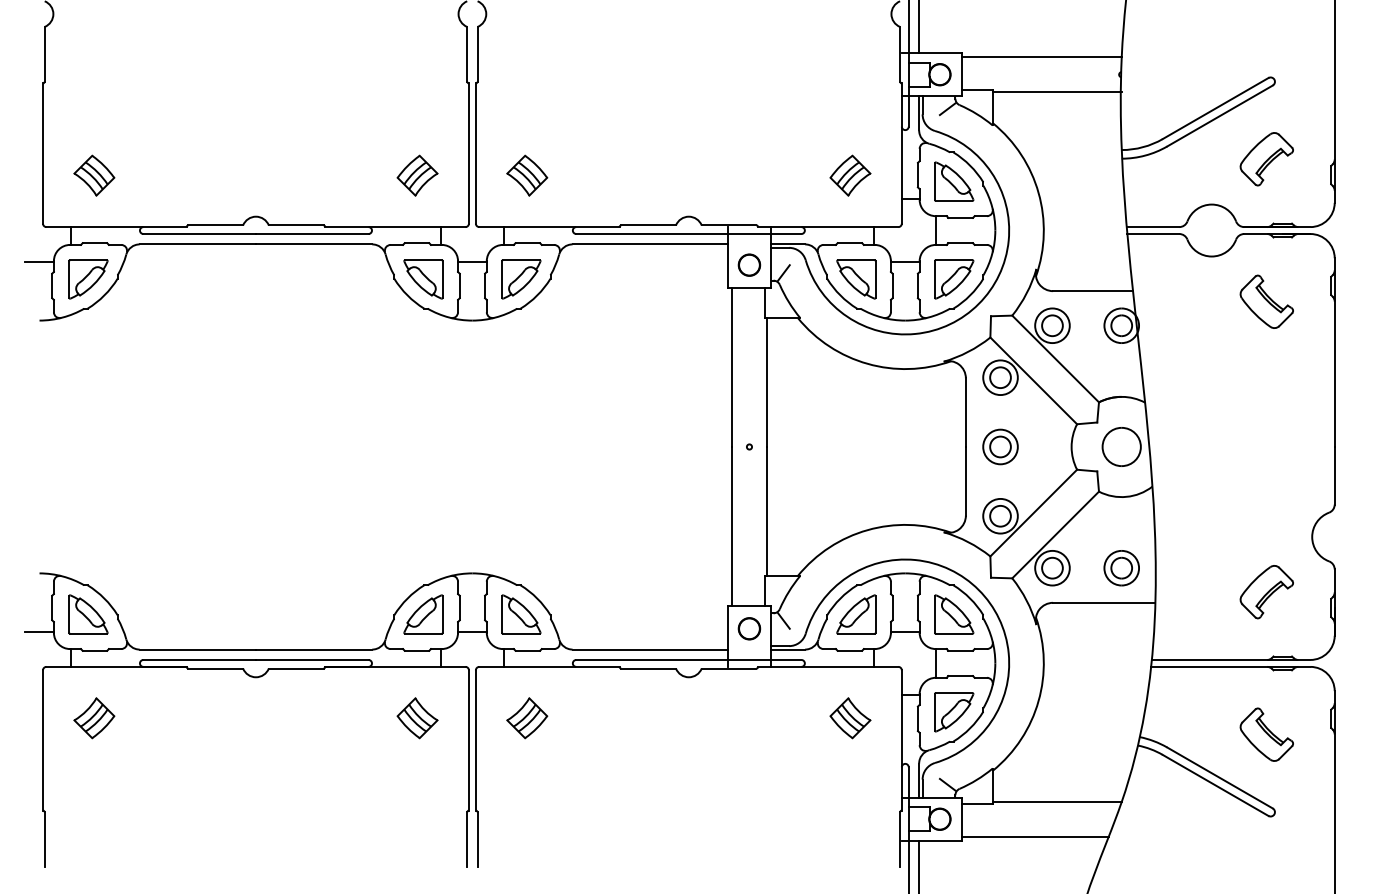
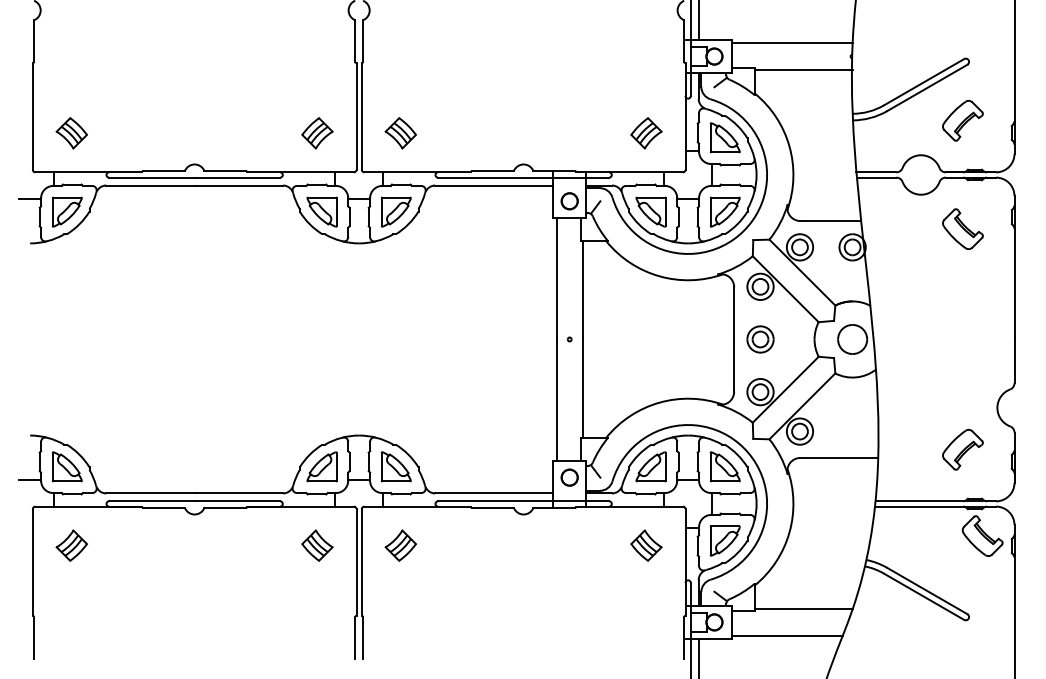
part: (1121, 568) -> (852, 431), removed
part: (1266, 734) -> (982, 535), moved

